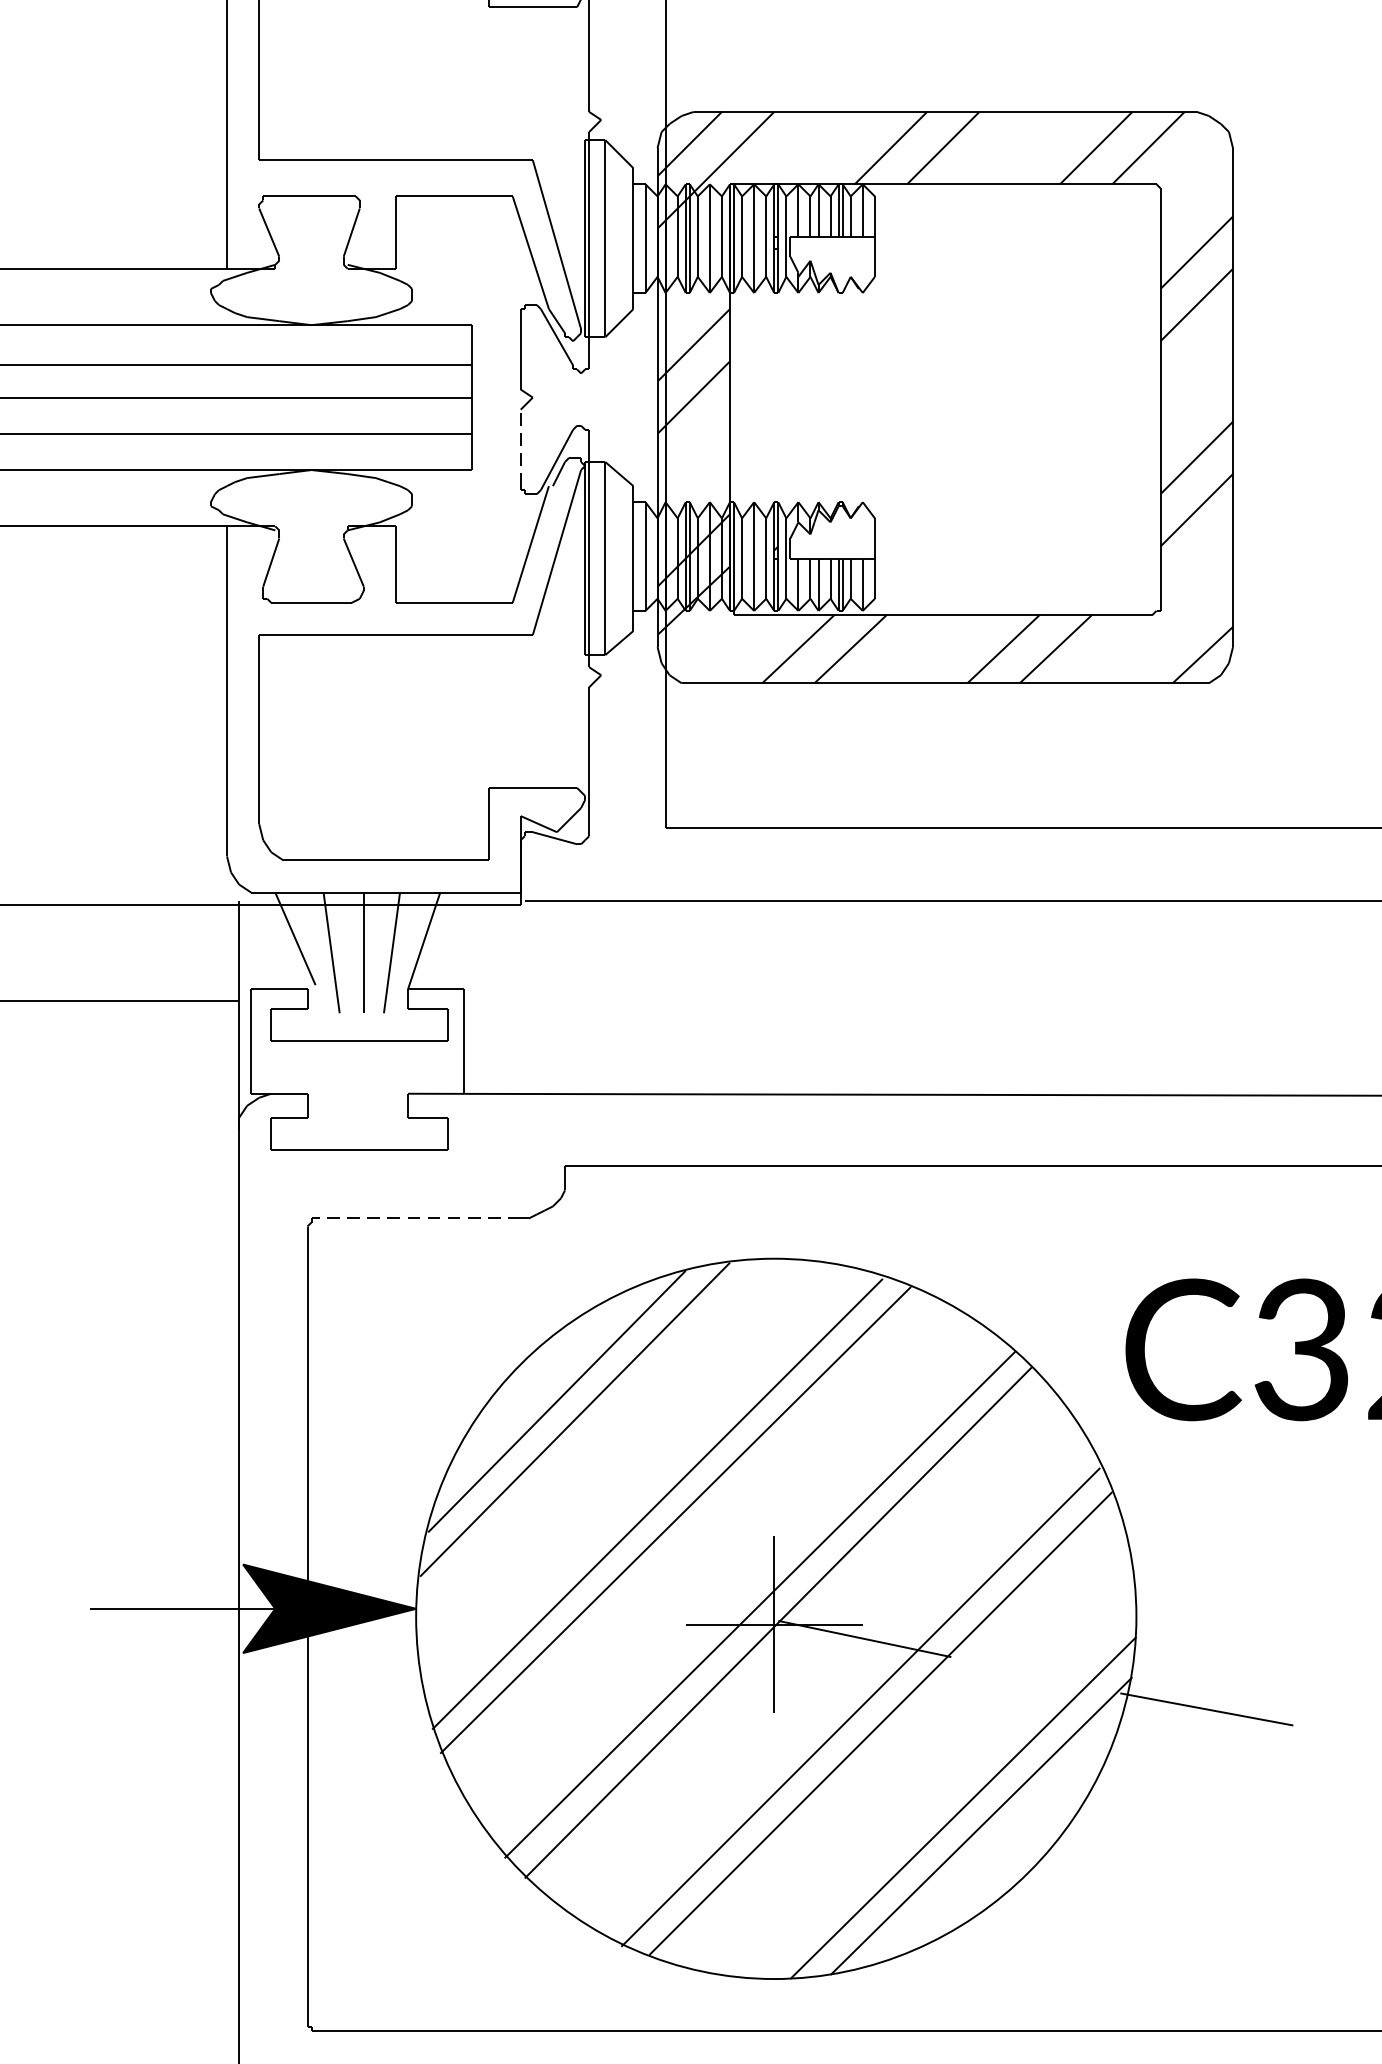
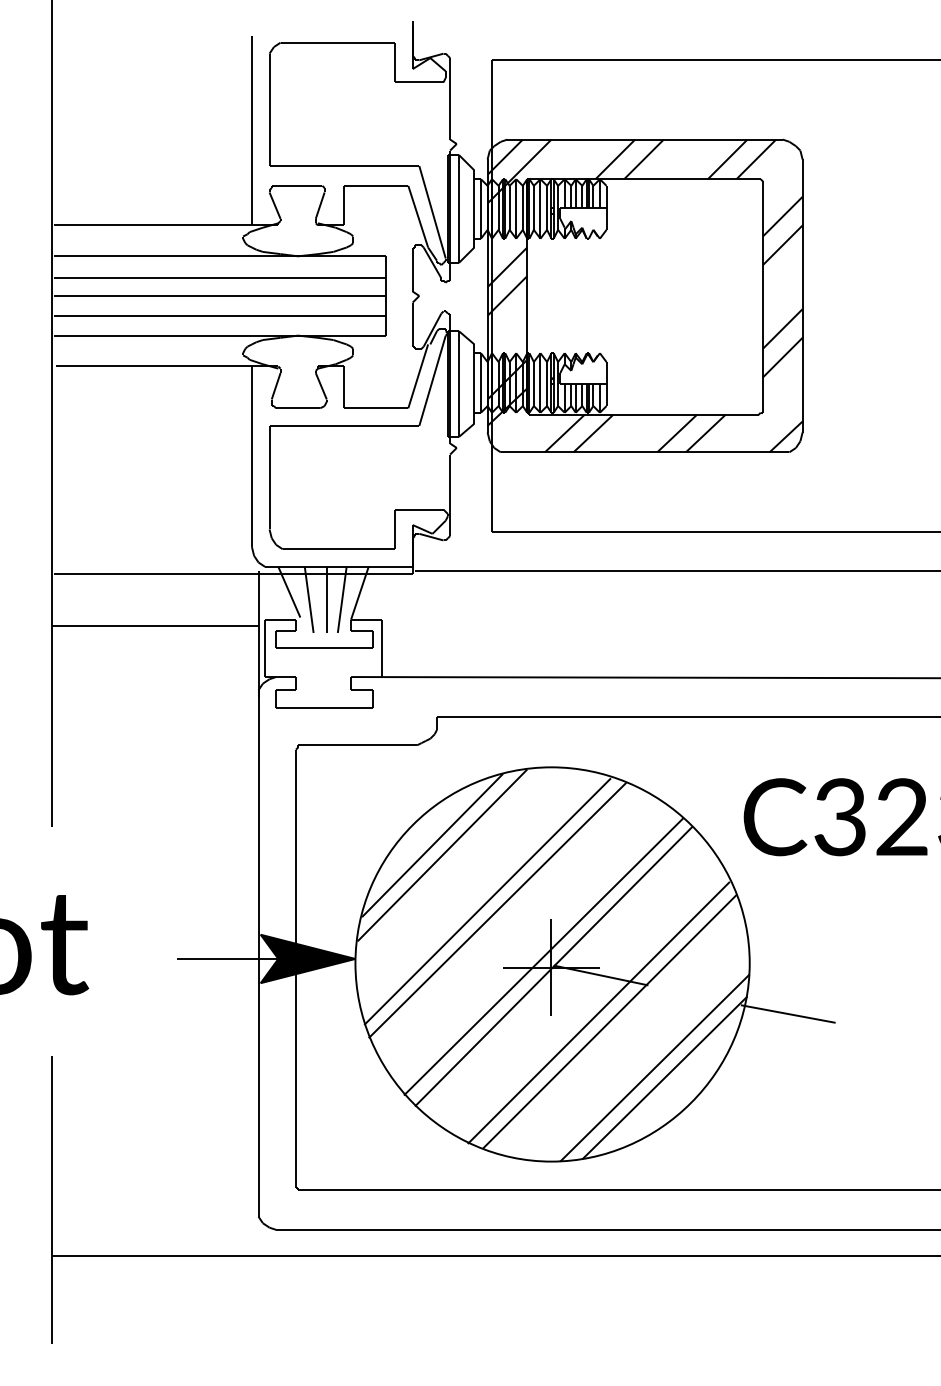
line: (520, 447) -> (412, 323), dashed -> solid
line: (418, 1218) -> (356, 745), dashed -> solid

